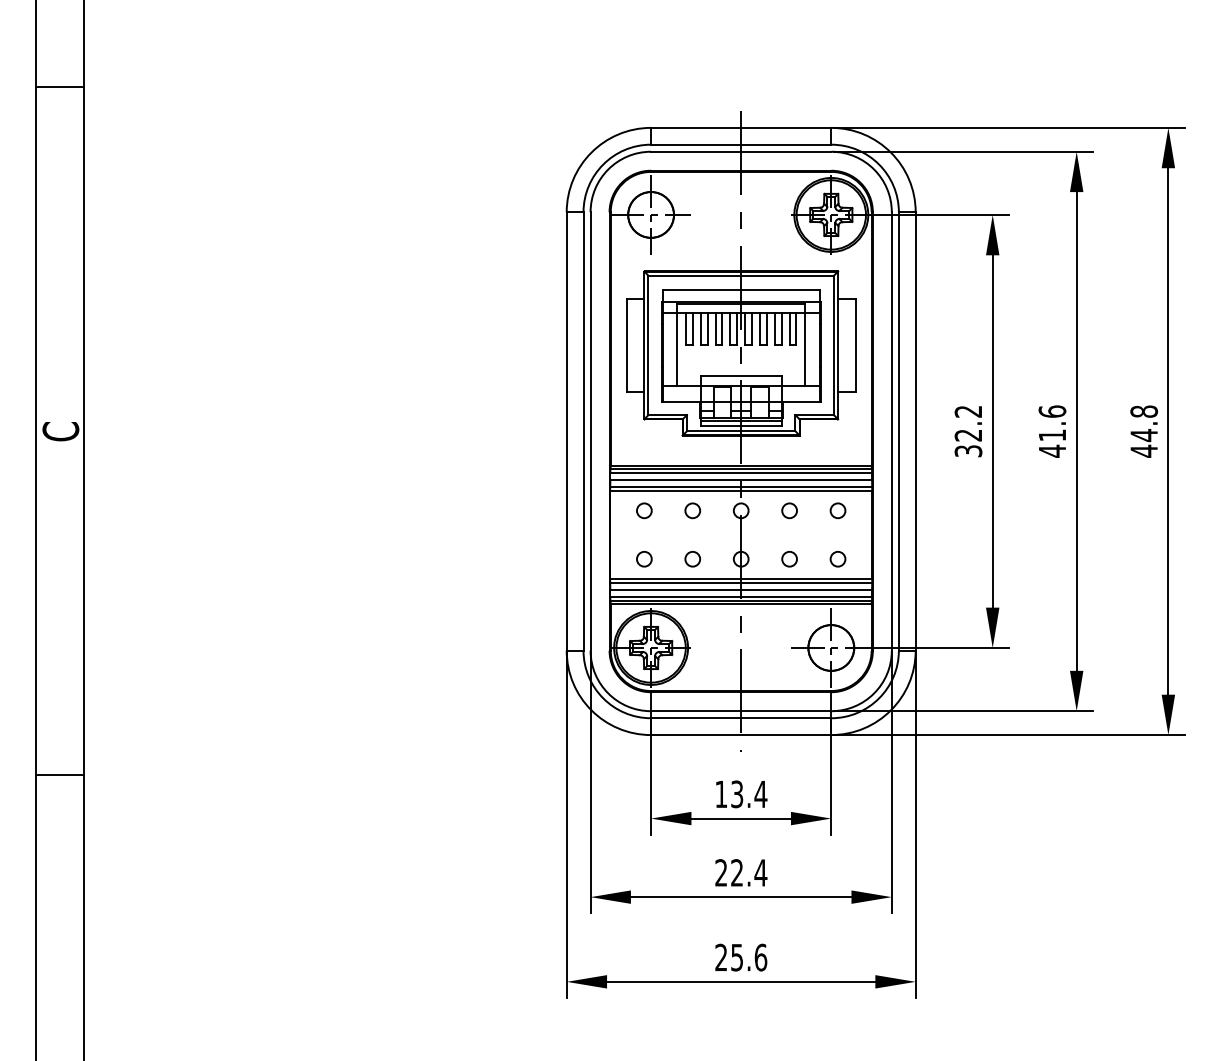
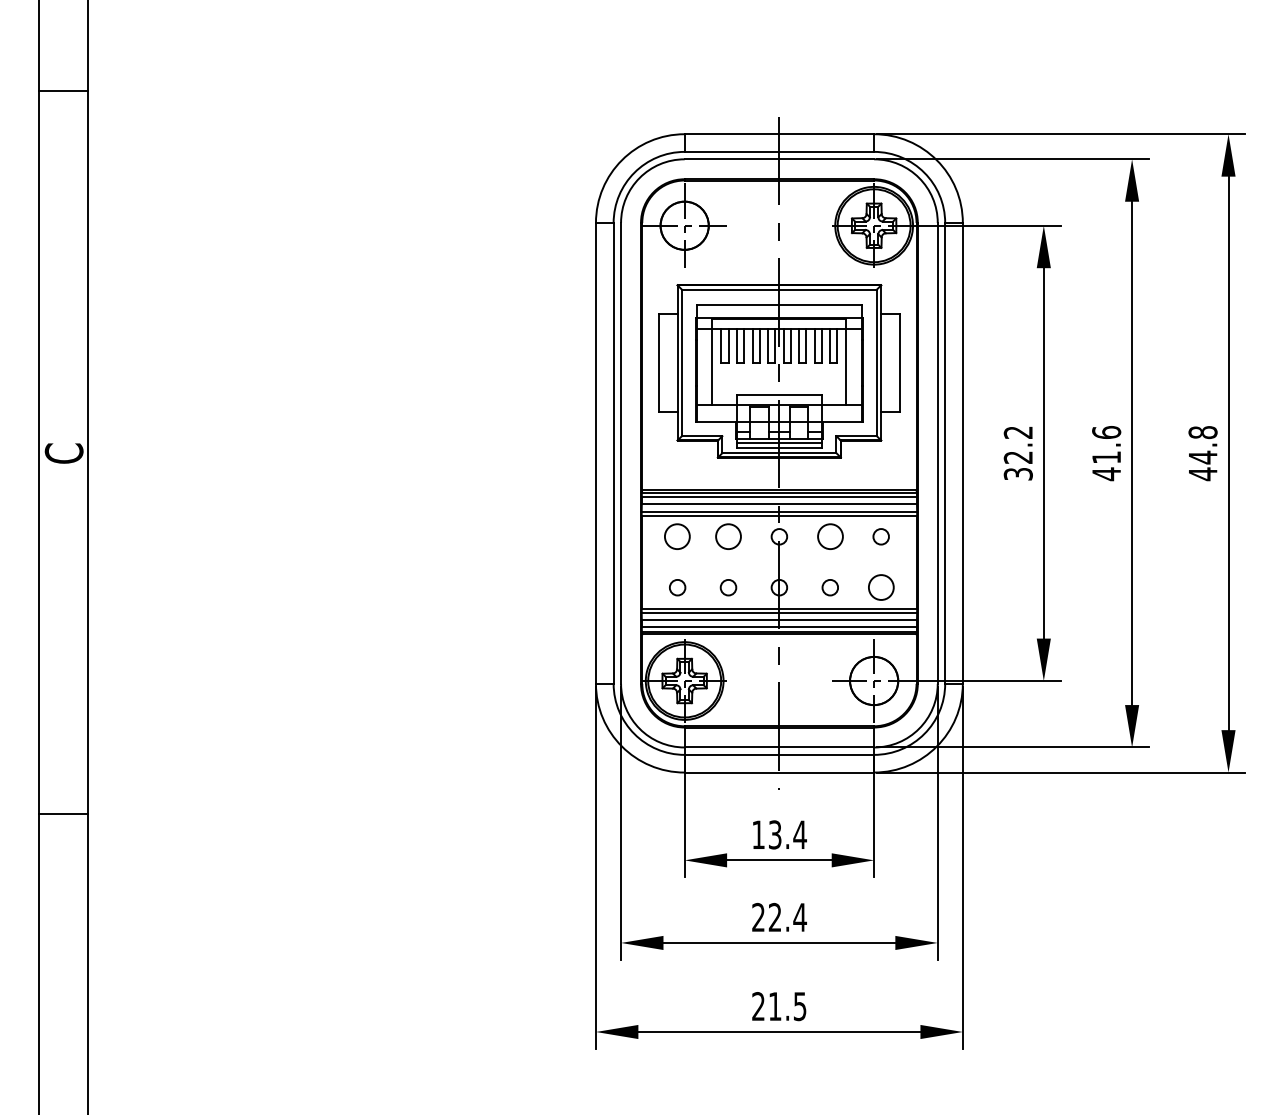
circle: (644, 510) -> (677, 536), size x1.6
circle: (692, 510) -> (728, 536), size x1.6
circle: (788, 510) -> (829, 536), size x1.6
circle: (837, 559) -> (880, 587), size x1.6
text: (748, 957) -> (787, 1006), 25.6 -> 21.5

